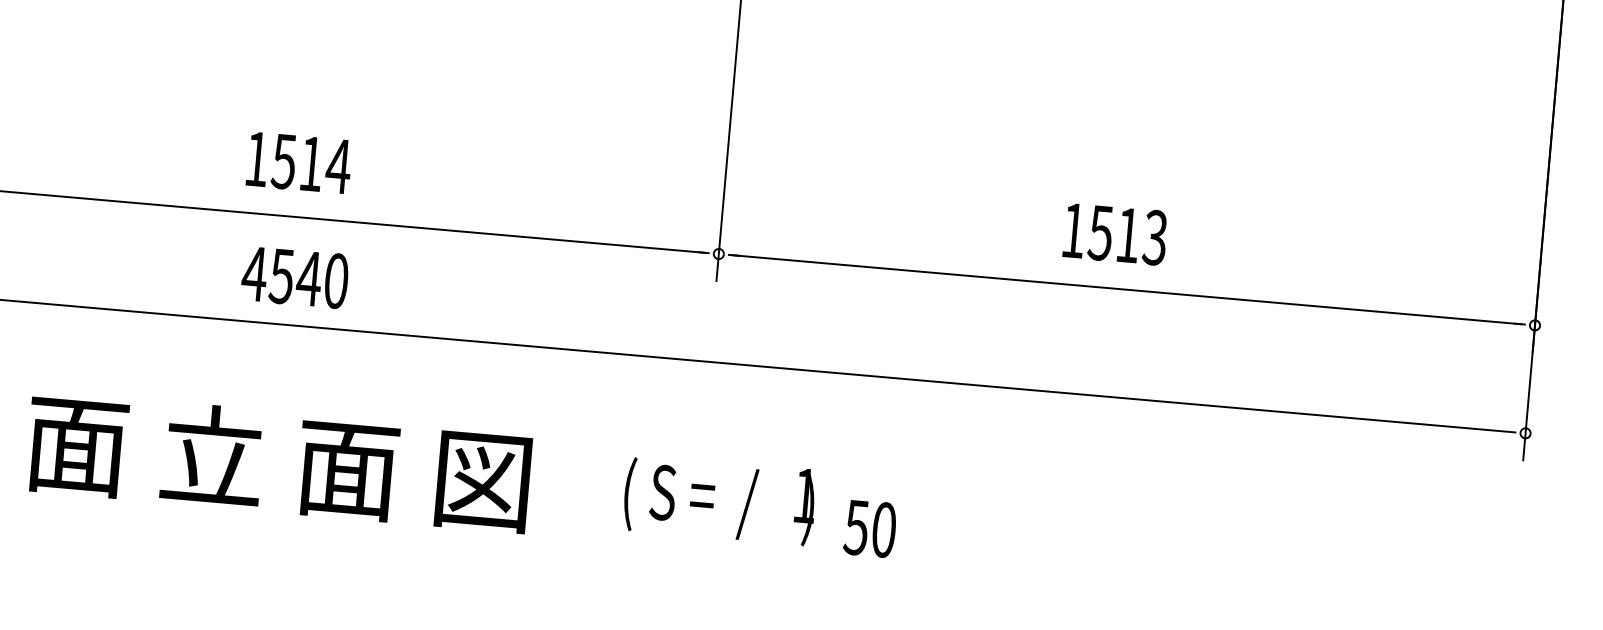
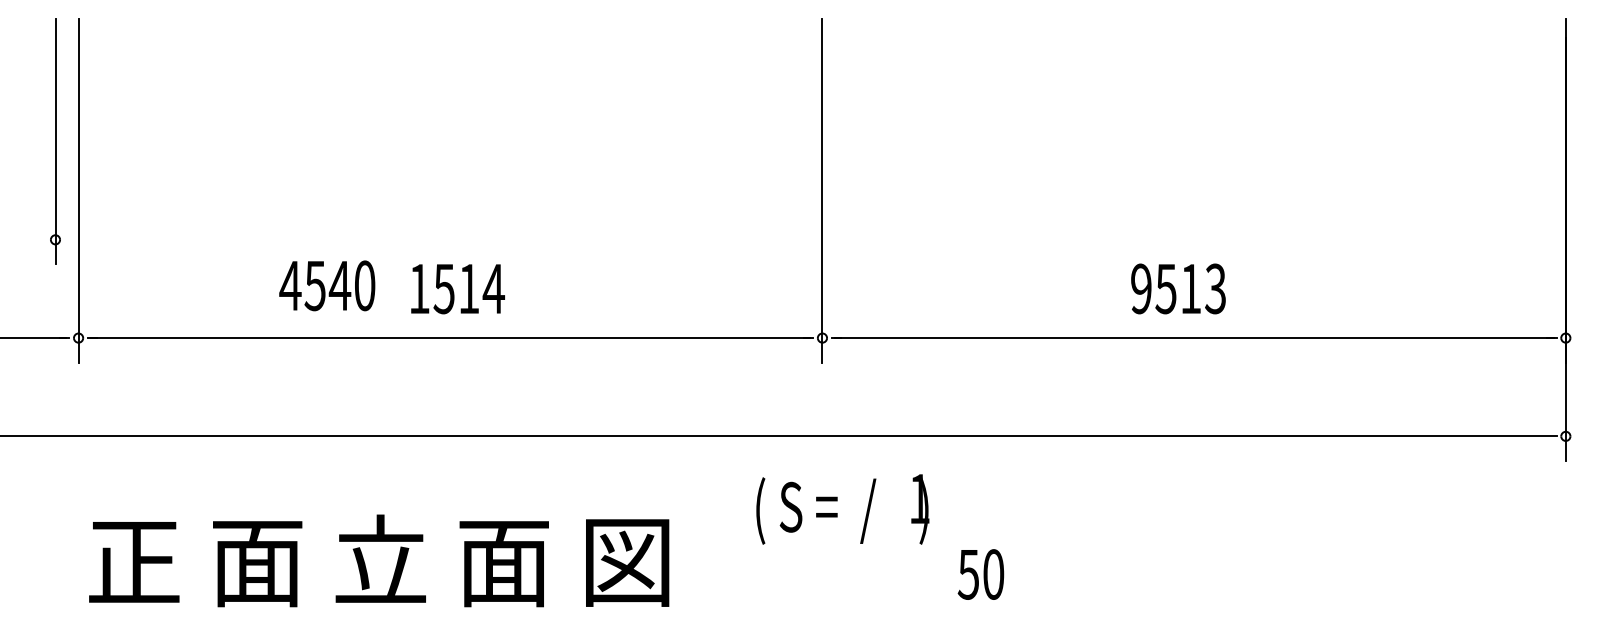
text: (298, 163) -> (457, 289), moved
text: (1073, 230) -> (1141, 288), 1513 -> 9513
text: (295, 277) -> (327, 285), moved
text: (719, 500) -> (842, 509), moved

